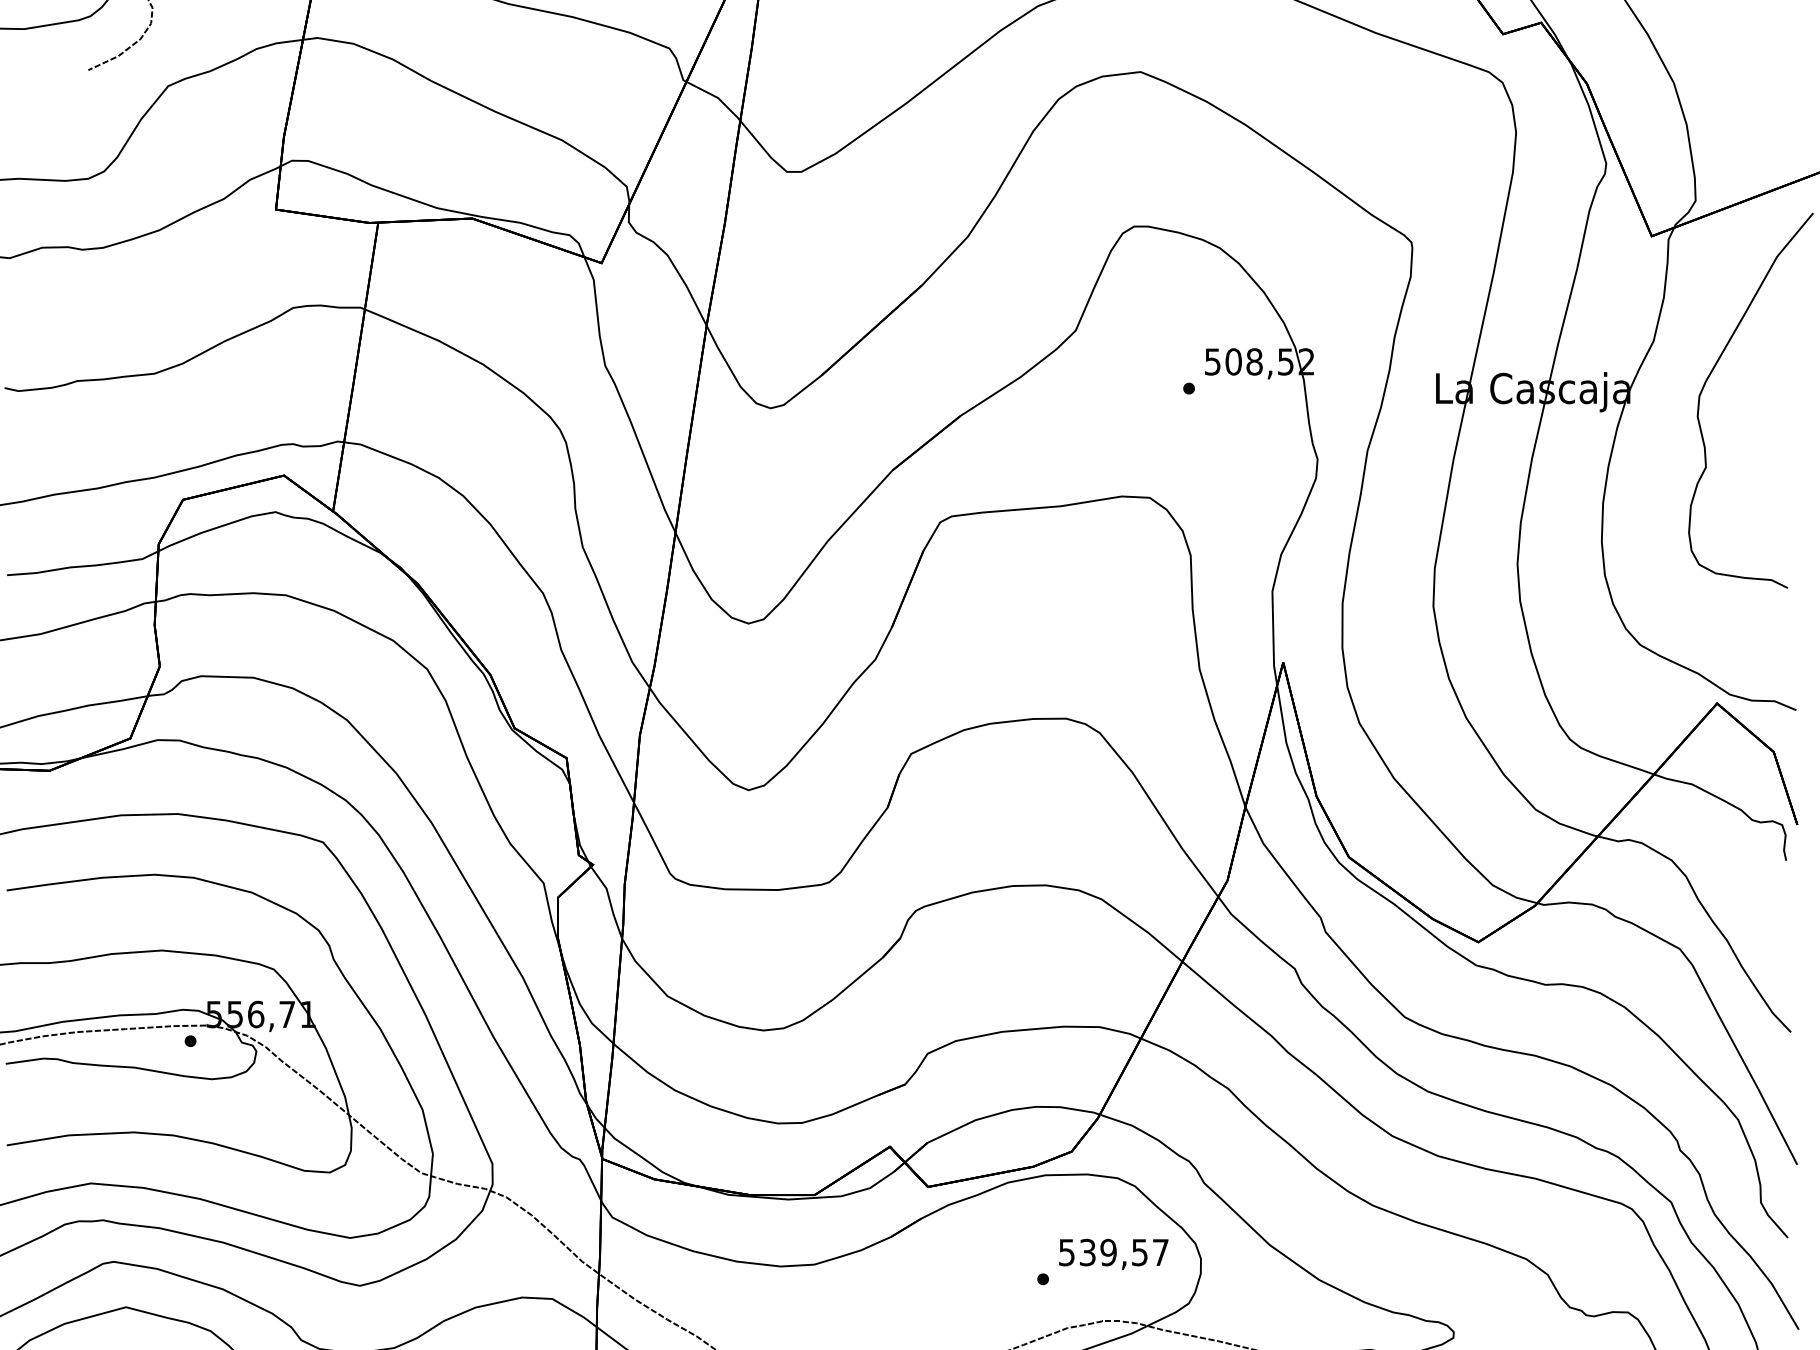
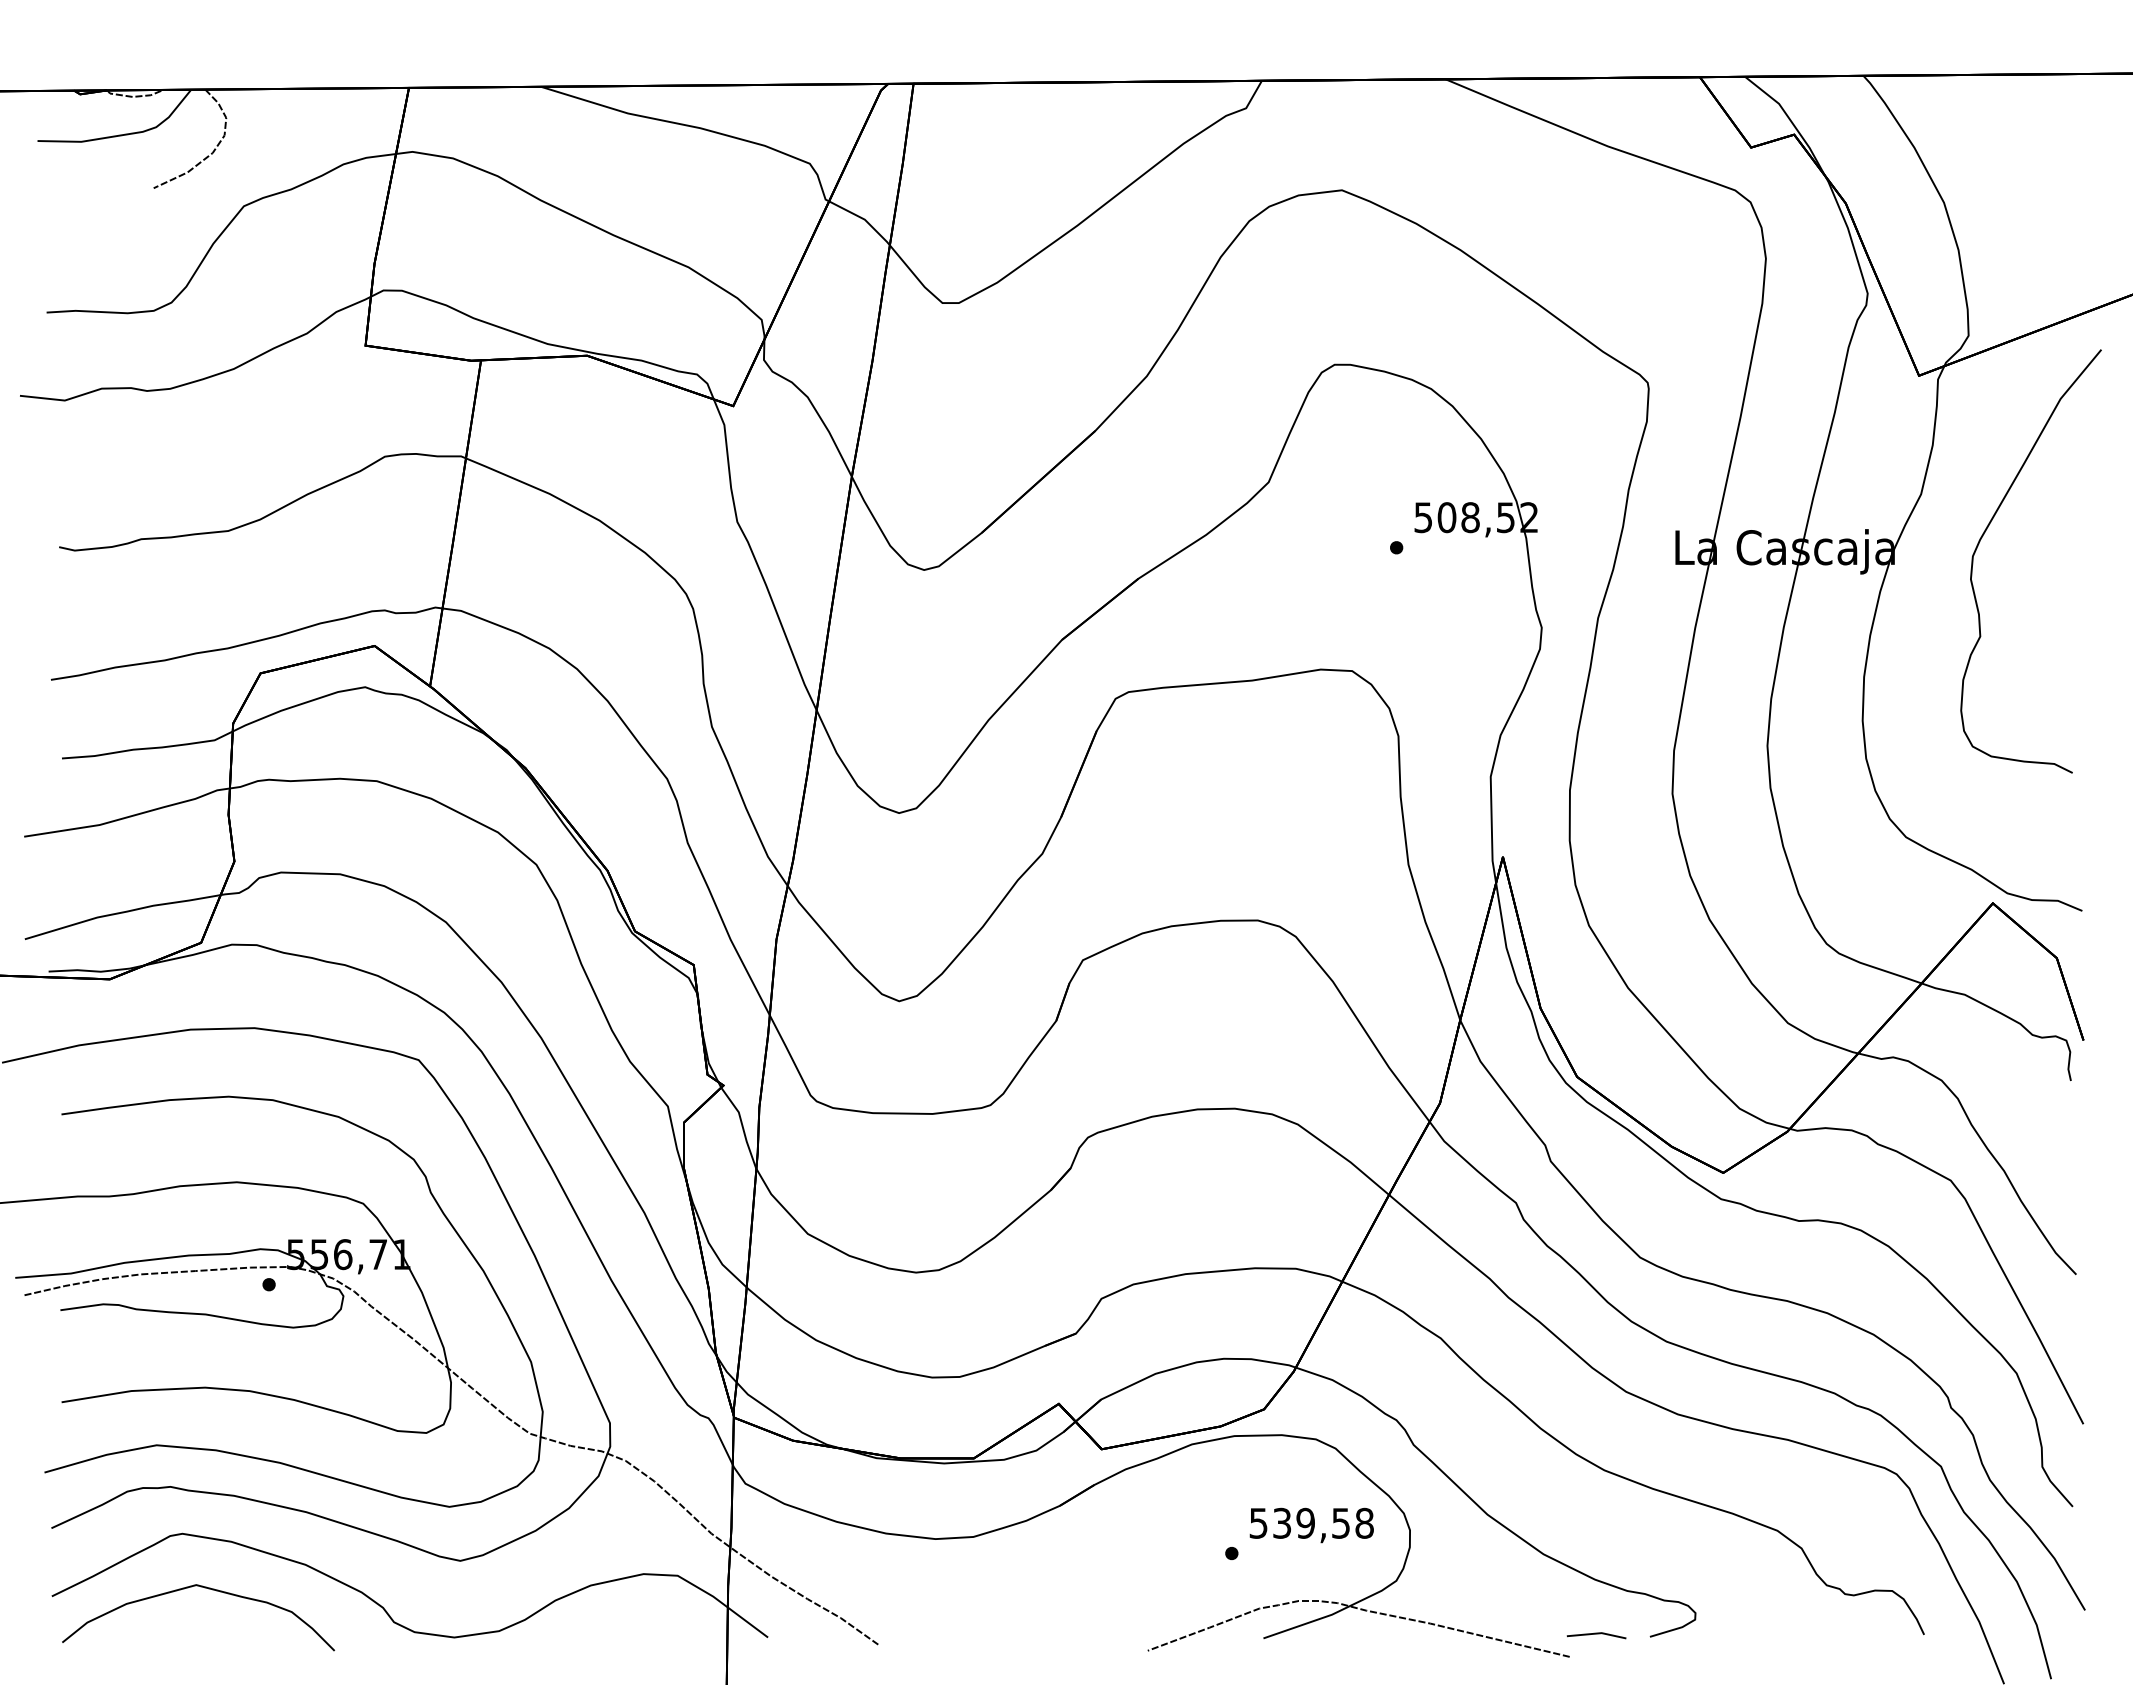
text: (1160, 1251) -> (1364, 1522), 539,57 -> 539,58

